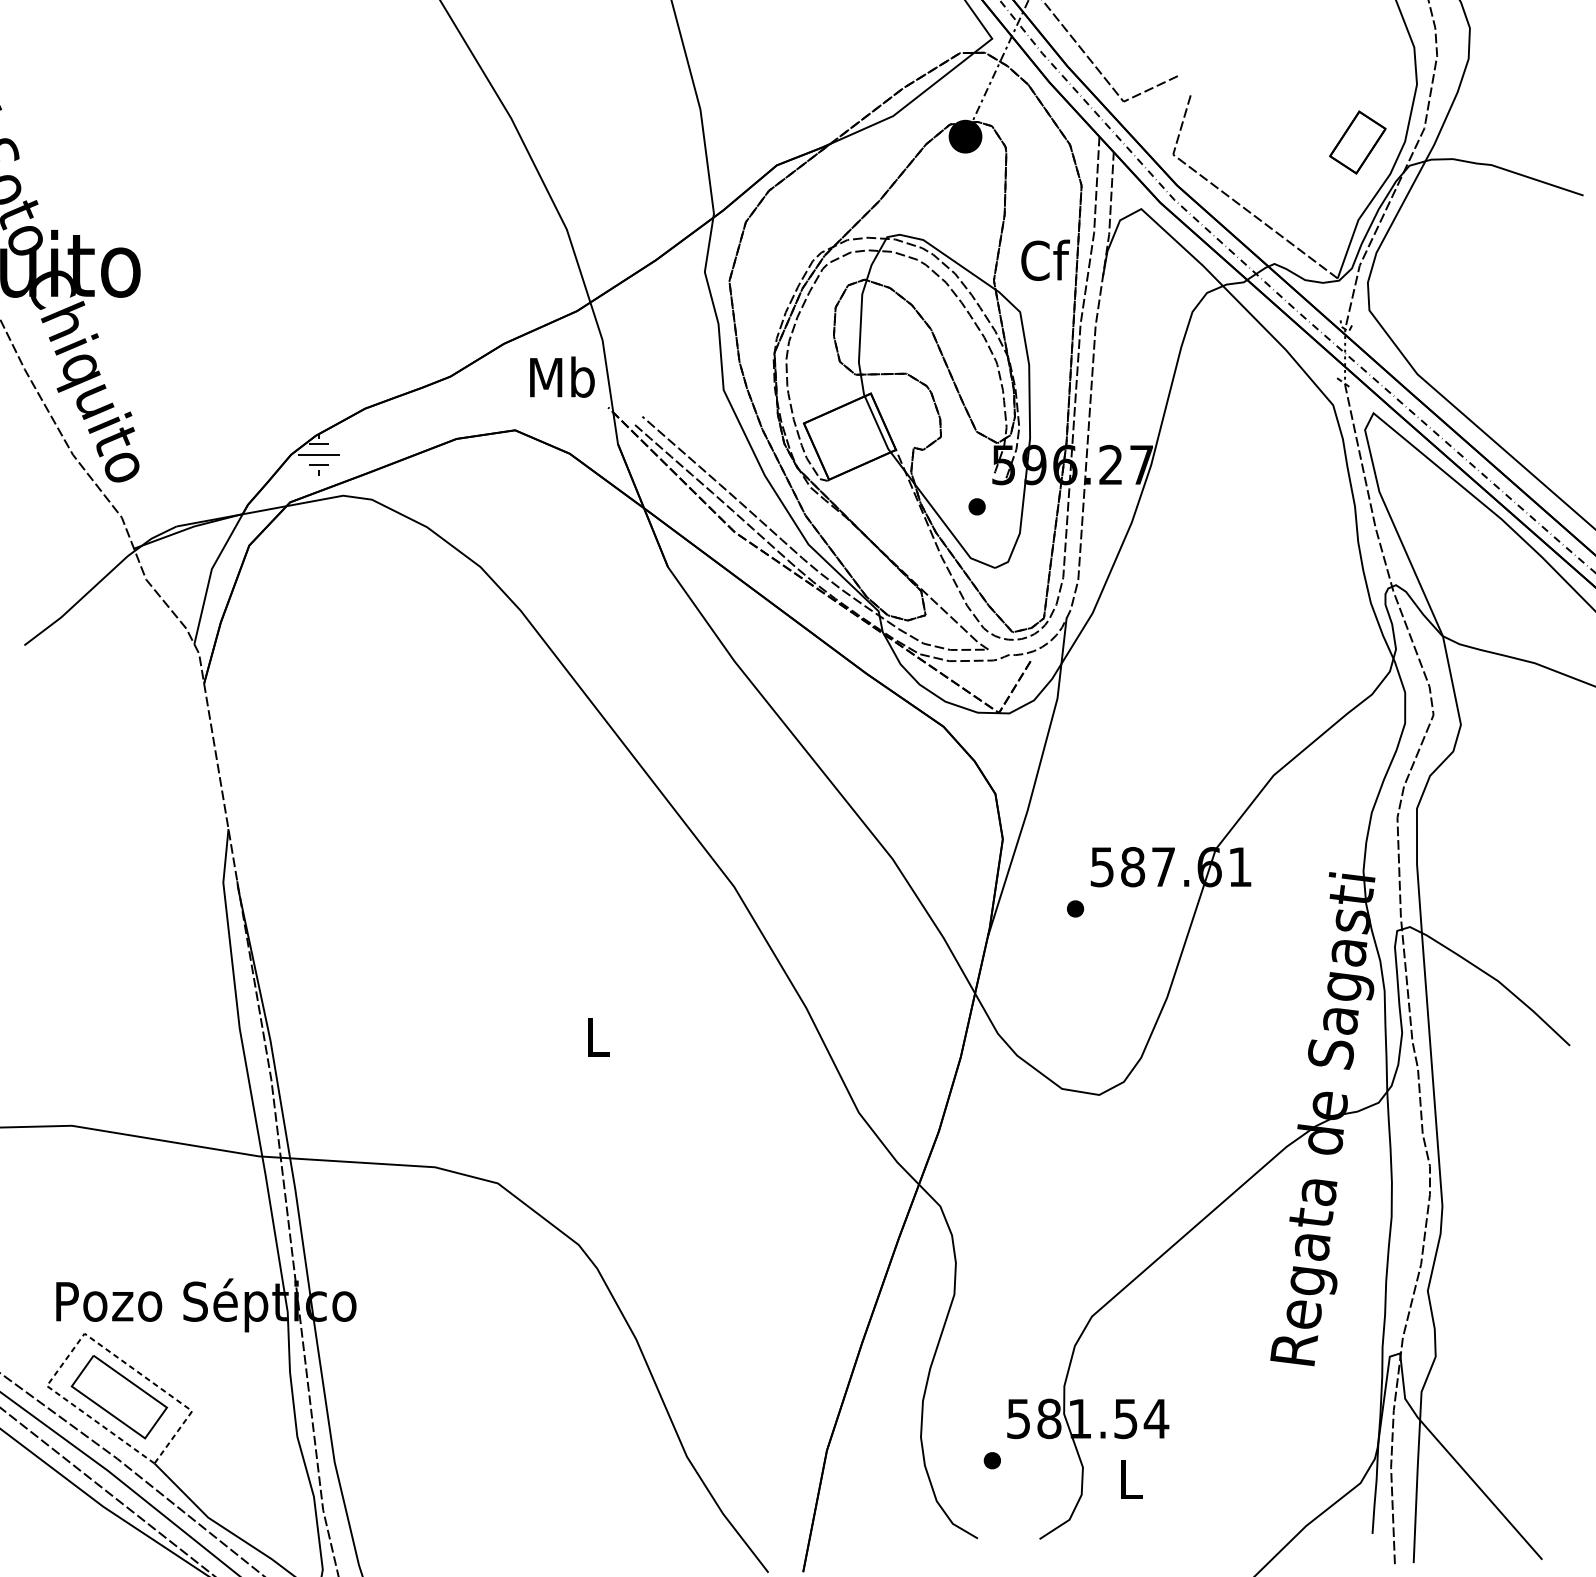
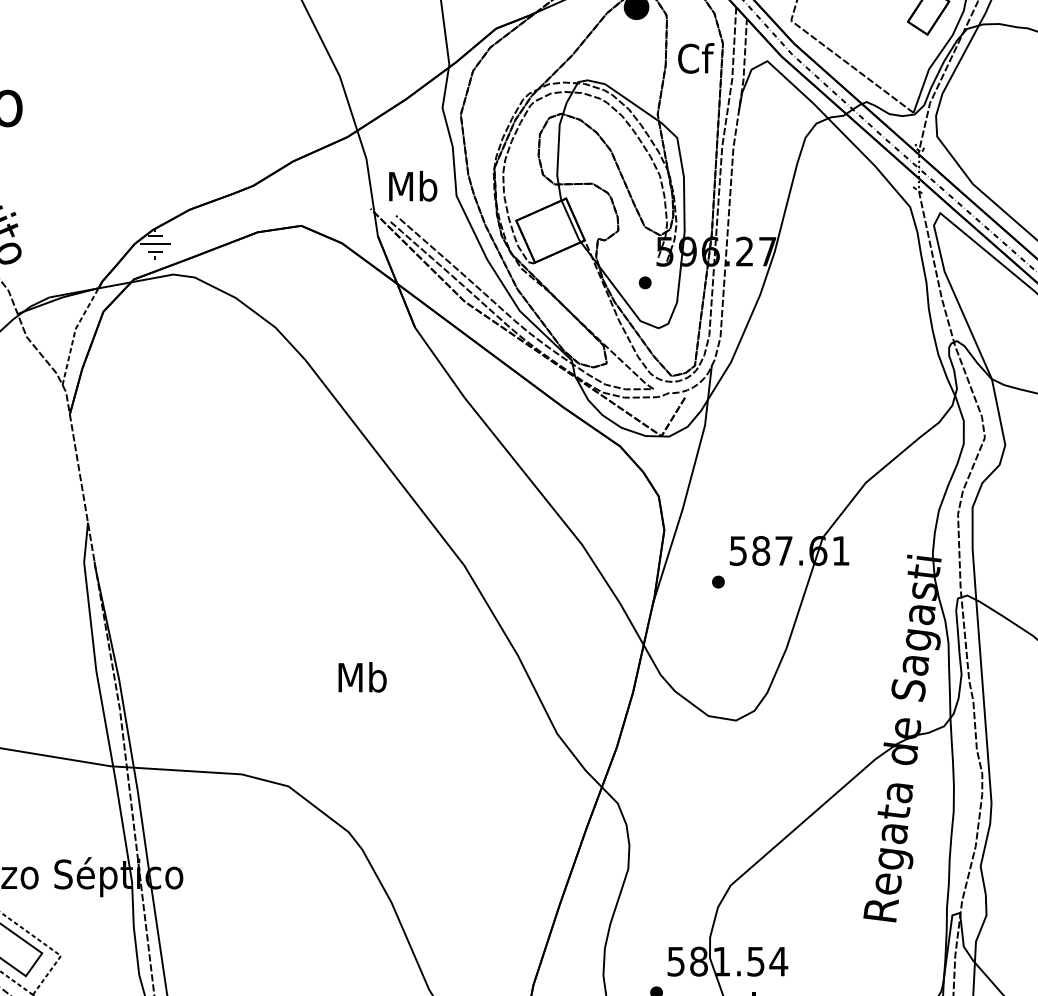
text: (1045, 259) -> (696, 57), moved
text: (562, 376) -> (413, 185), moved
line: (210, 574) -> (74, 333), solid -> dashed
text: (597, 1036) -> (362, 677), L -> Mb

